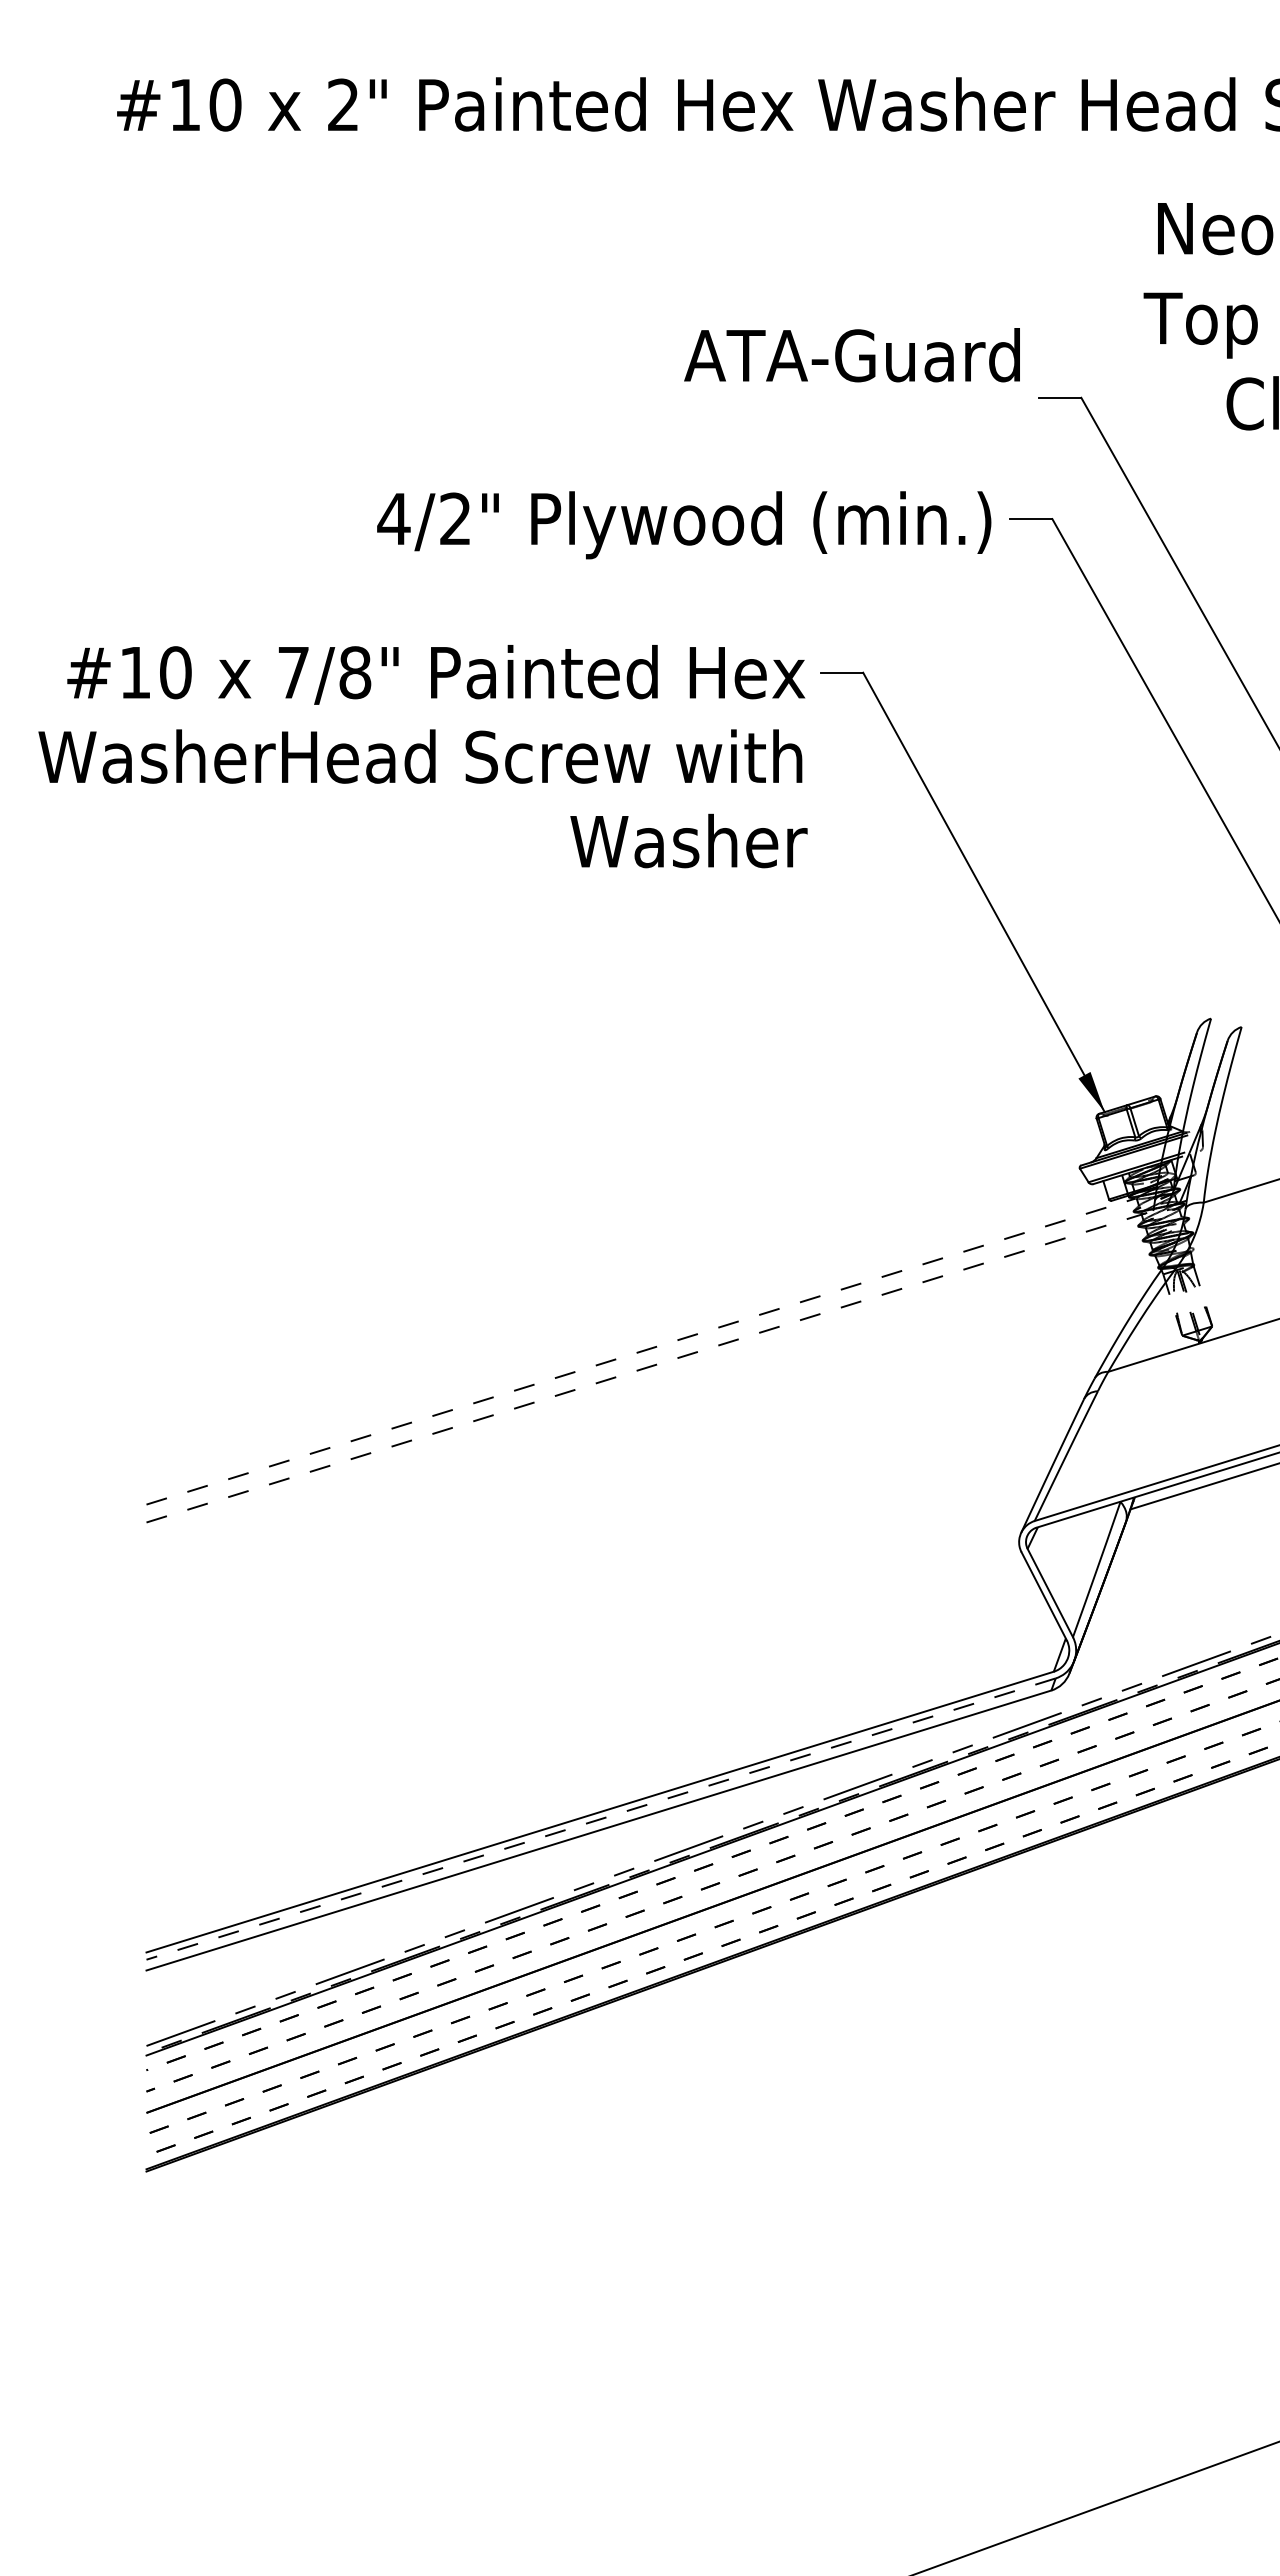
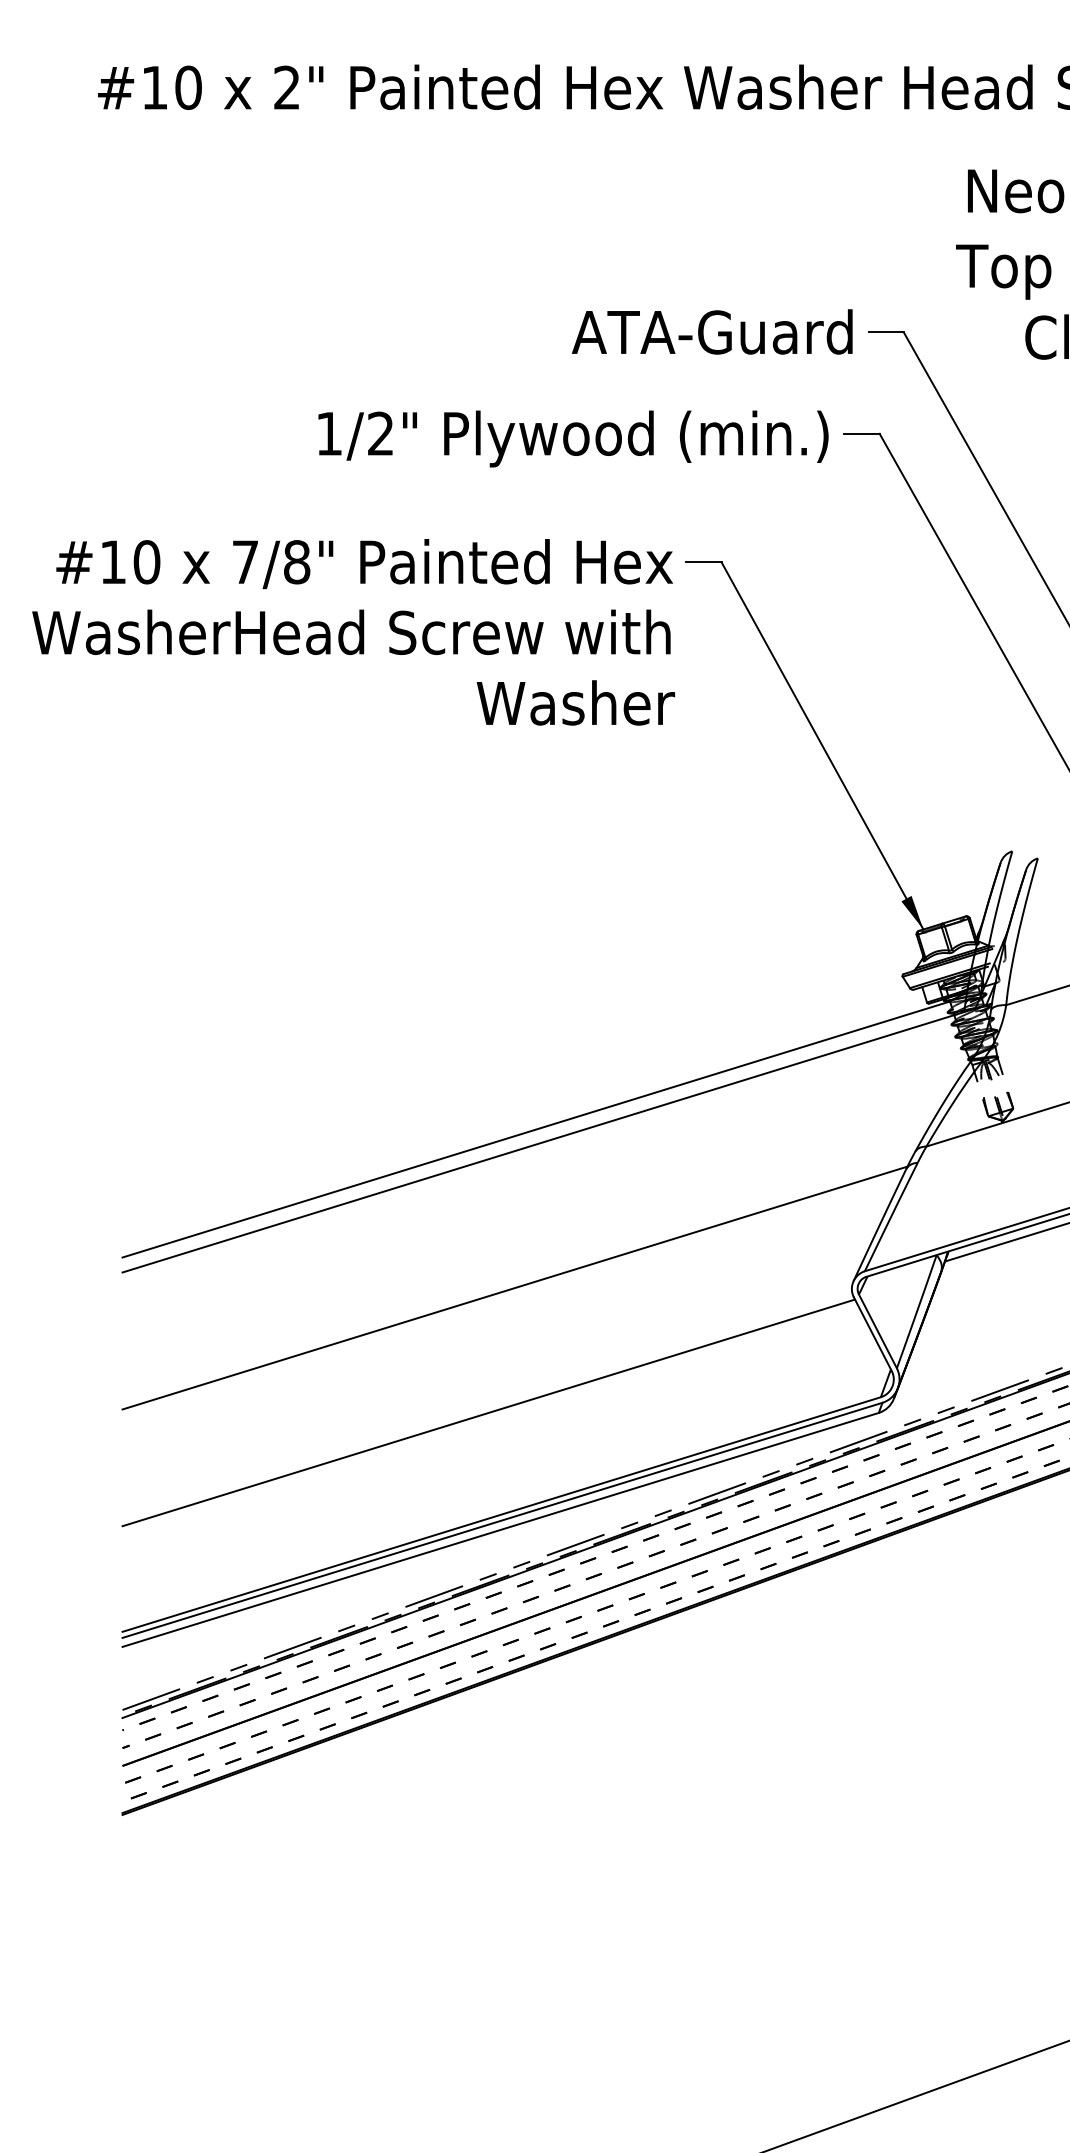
text: (851, 355) -> (711, 332), moved
text: (393, 518) -> (328, 433), 4/2" -> 1/2"
line: (640, 1351) -> (535, 1129), dashed -> solid
line: (667, 1361) -> (557, 1137), dashed -> solid
line: (615, 1540) -> (514, 1287), added
line: (584, 1690) -> (488, 1412), added
line: (601, 1819) -> (502, 1520), dashed -> solid

